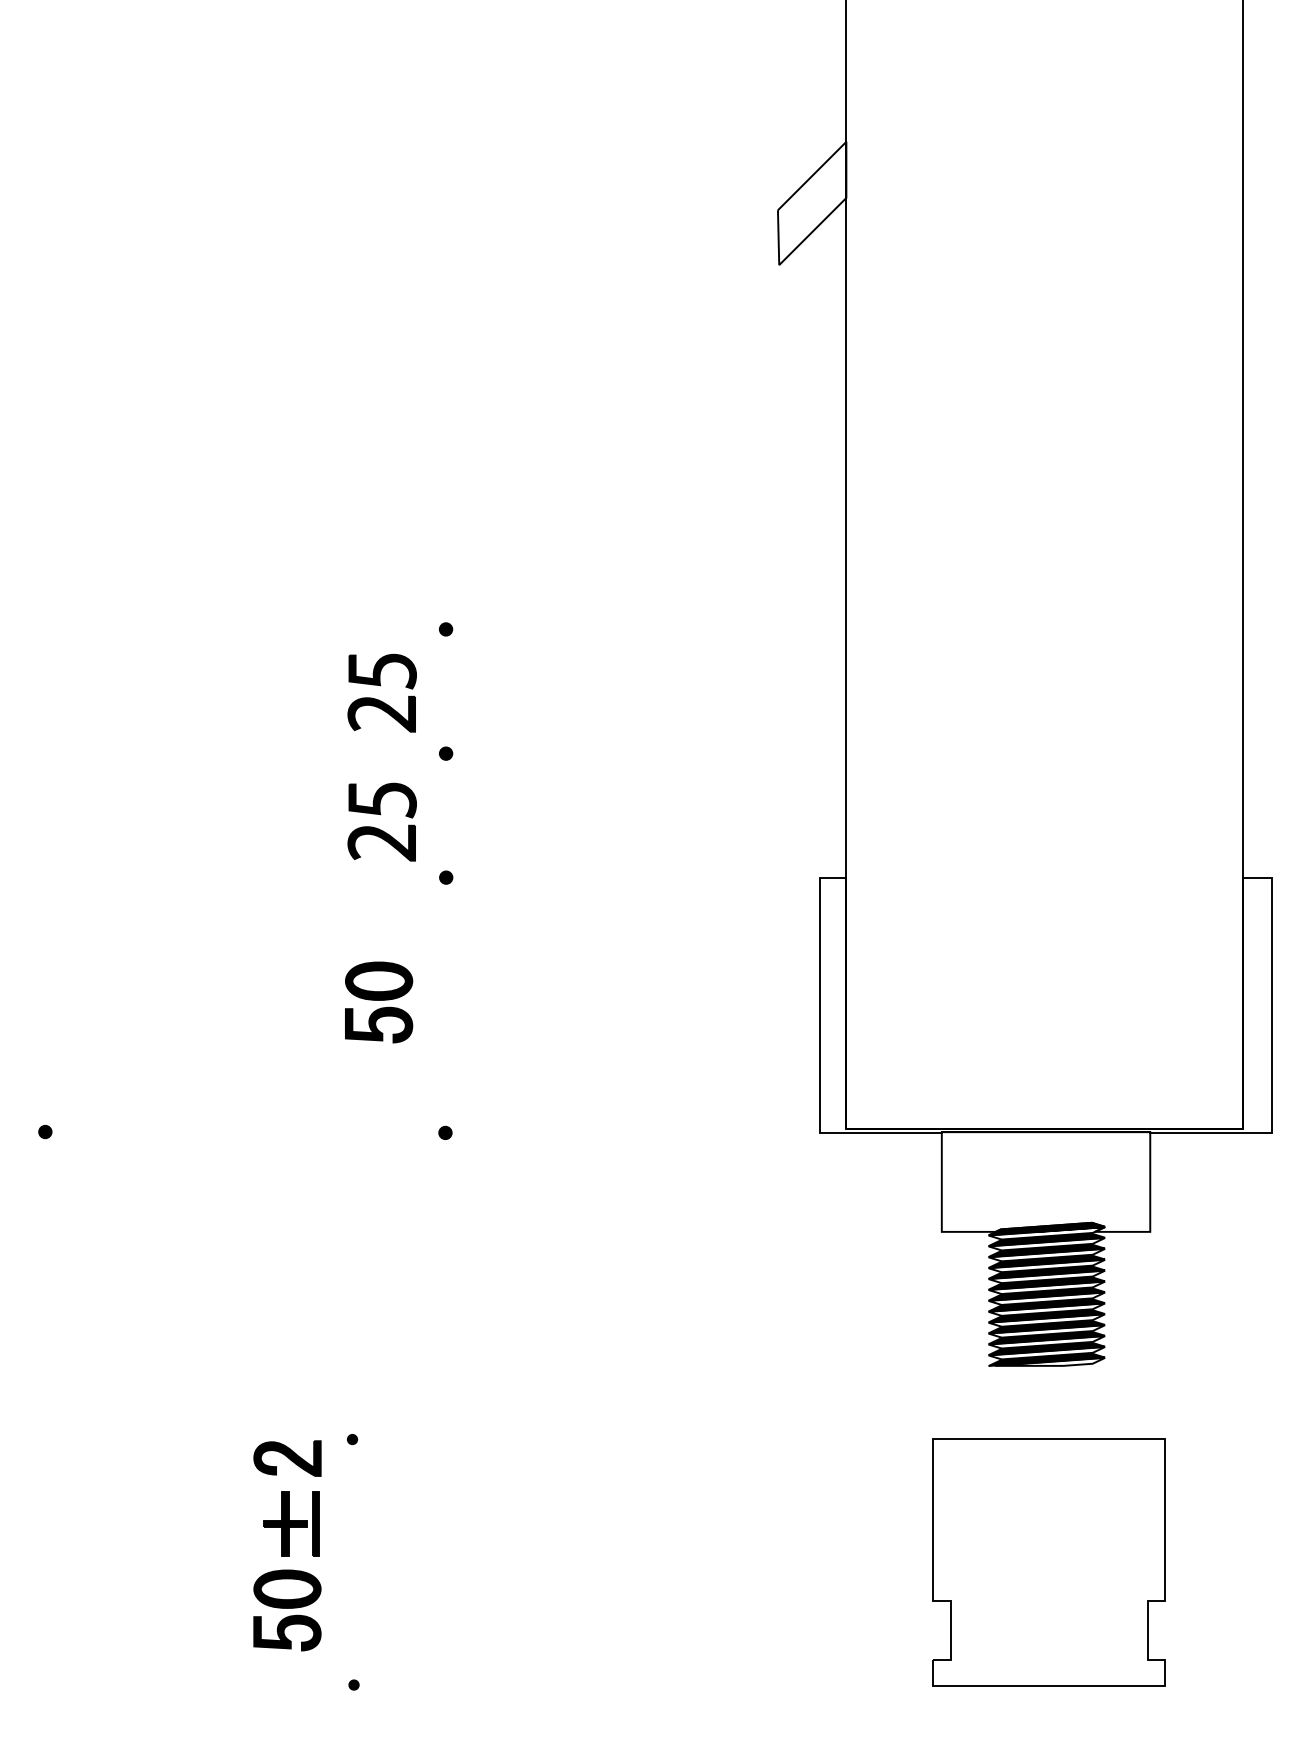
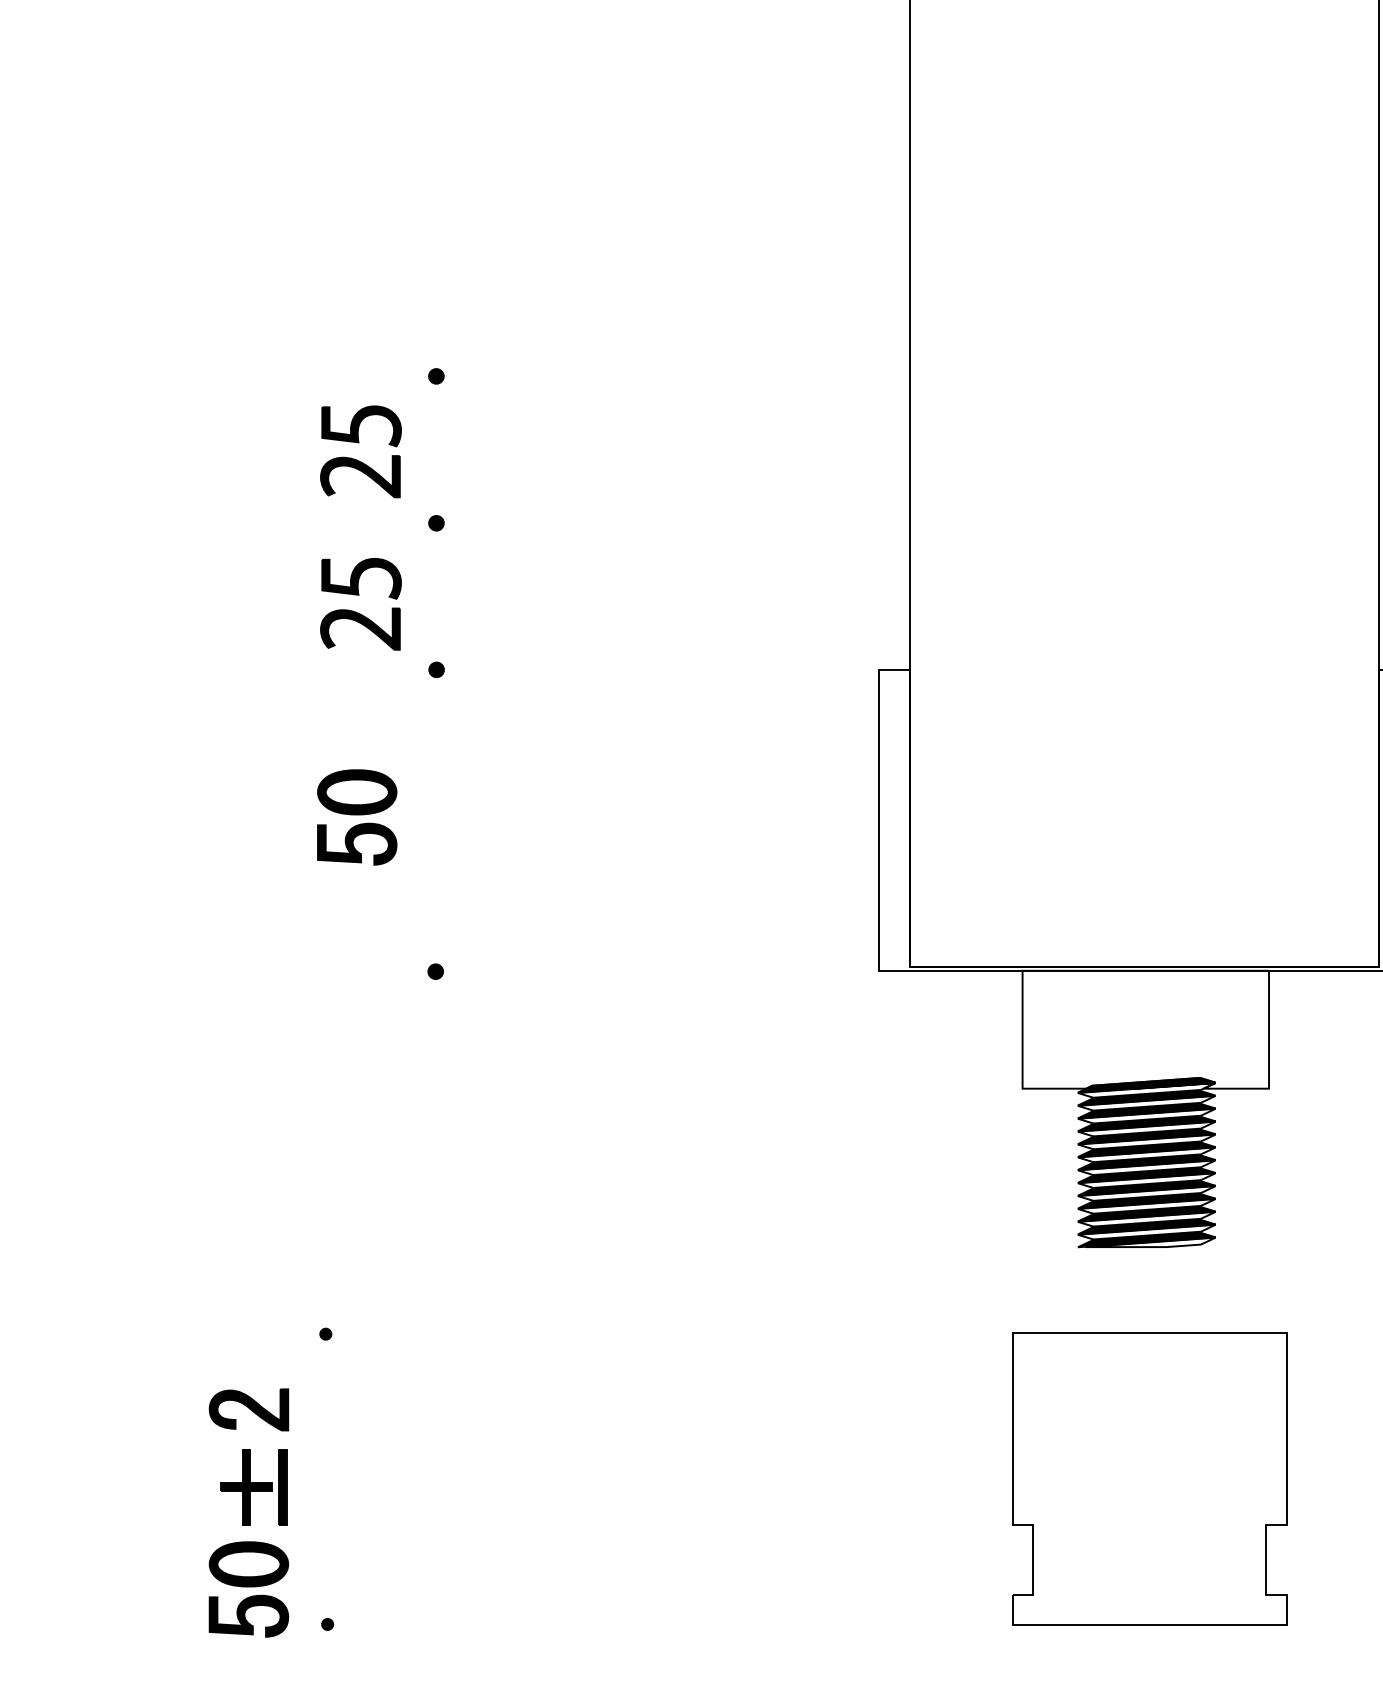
part: (287, 1545) -> (248, 1512), moved

